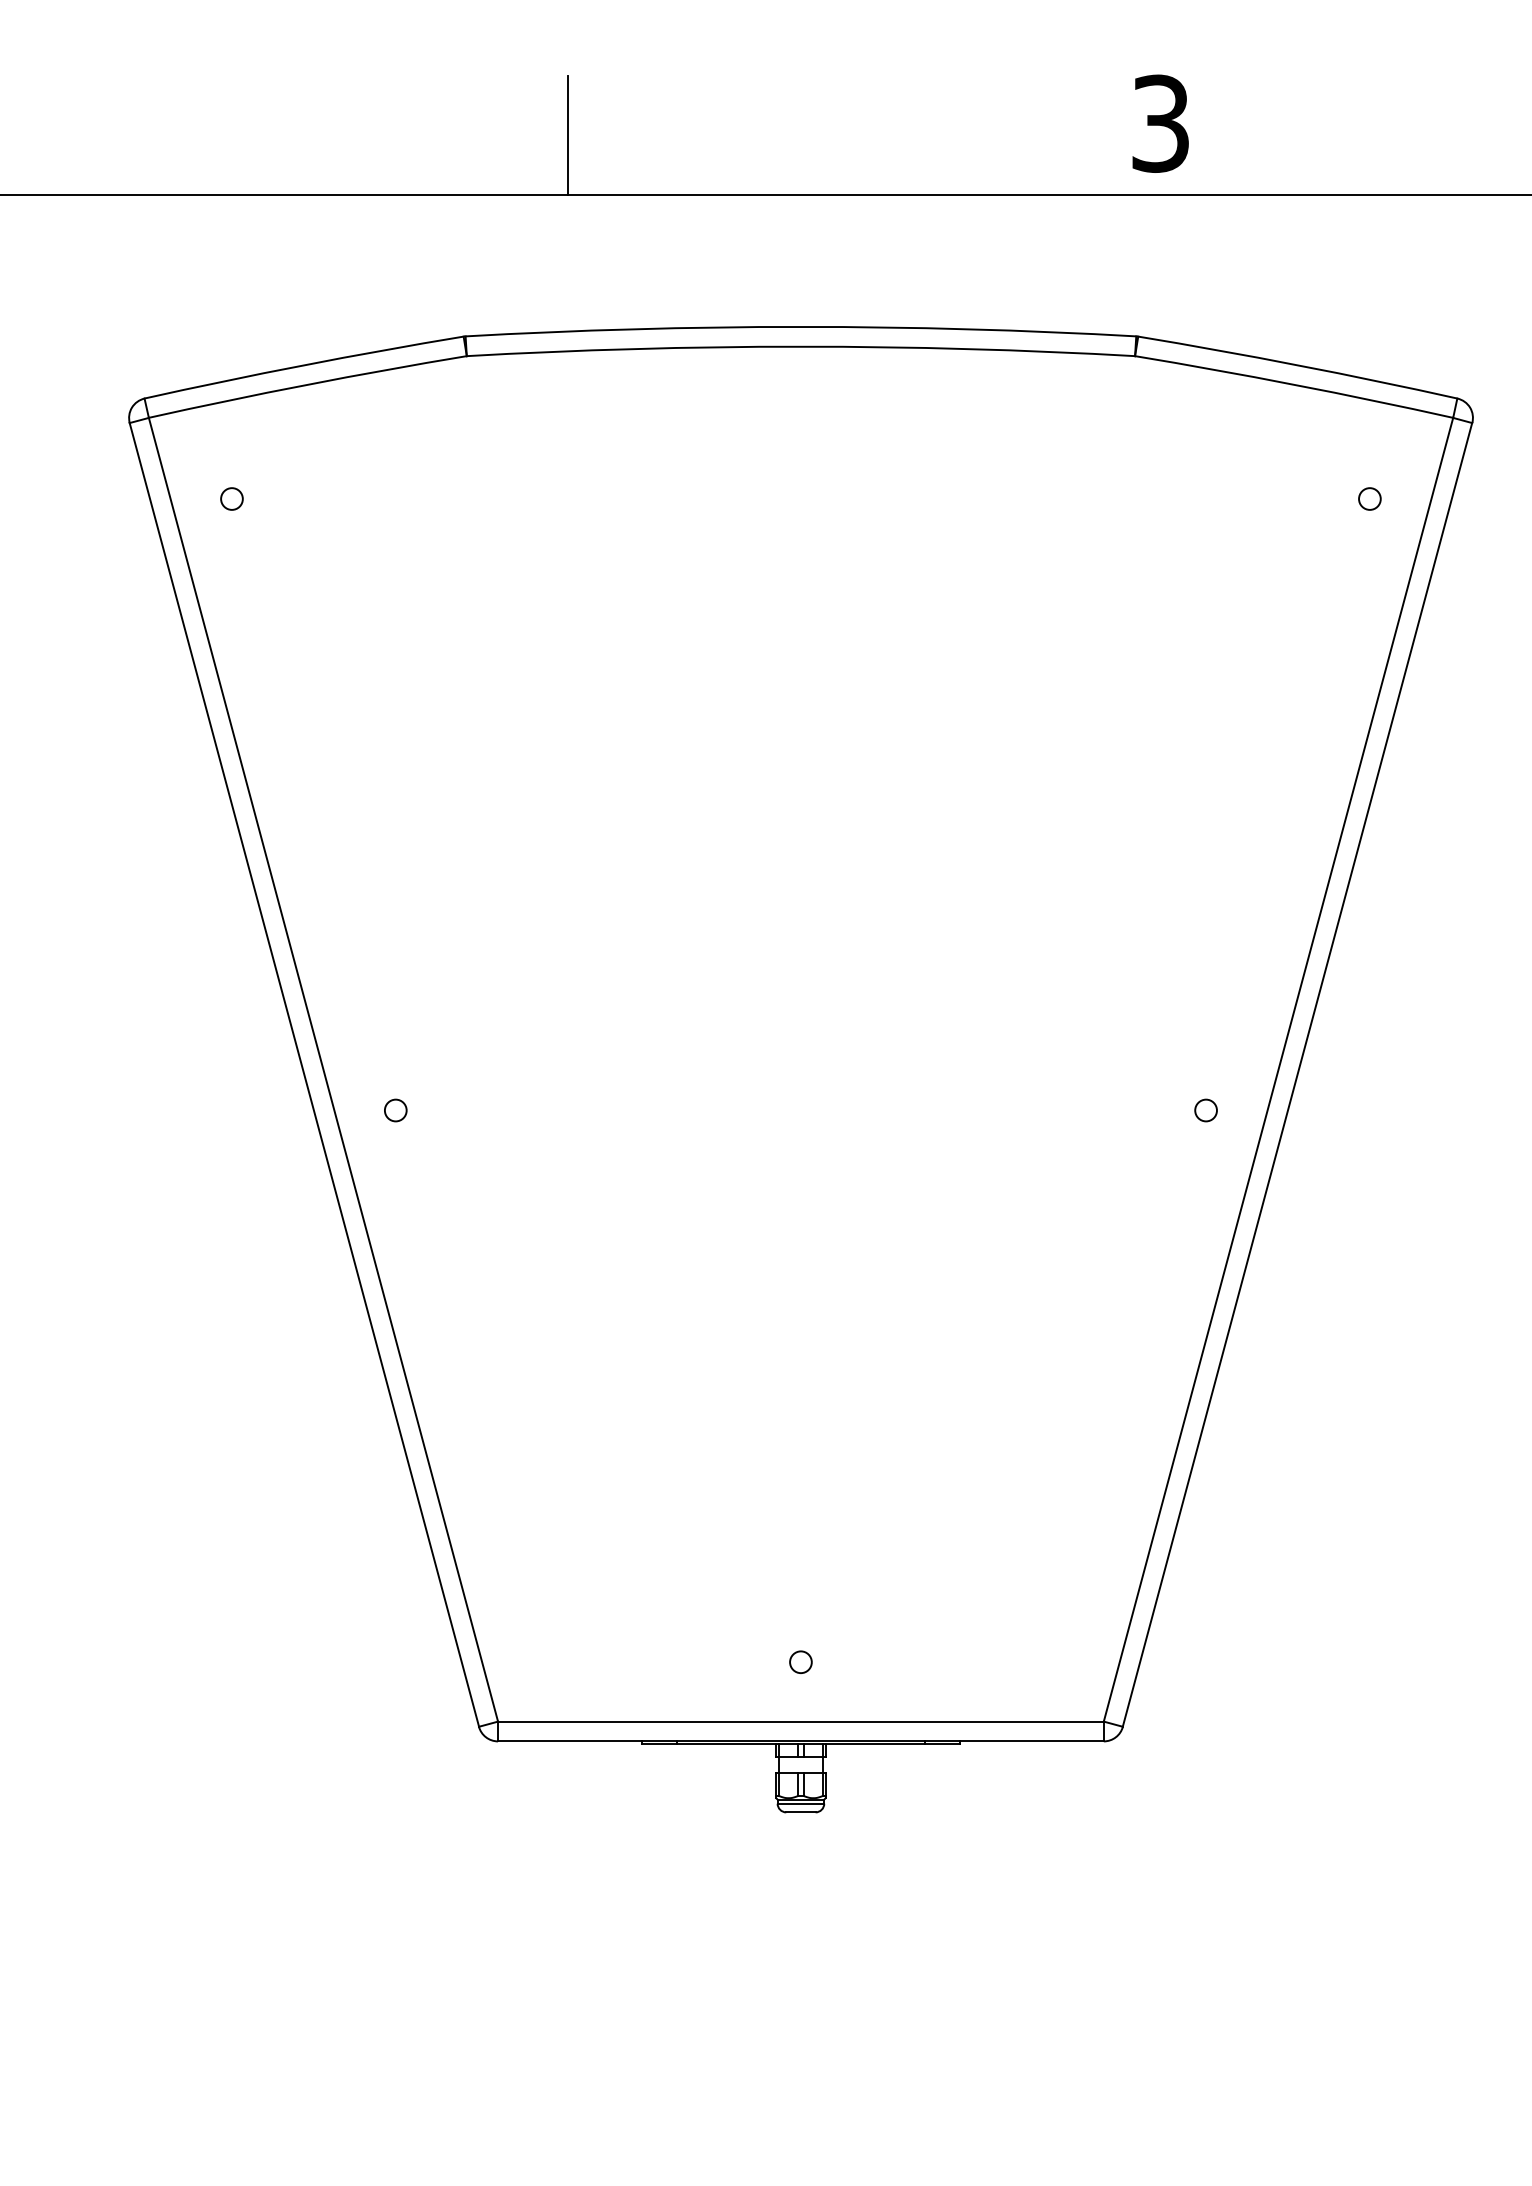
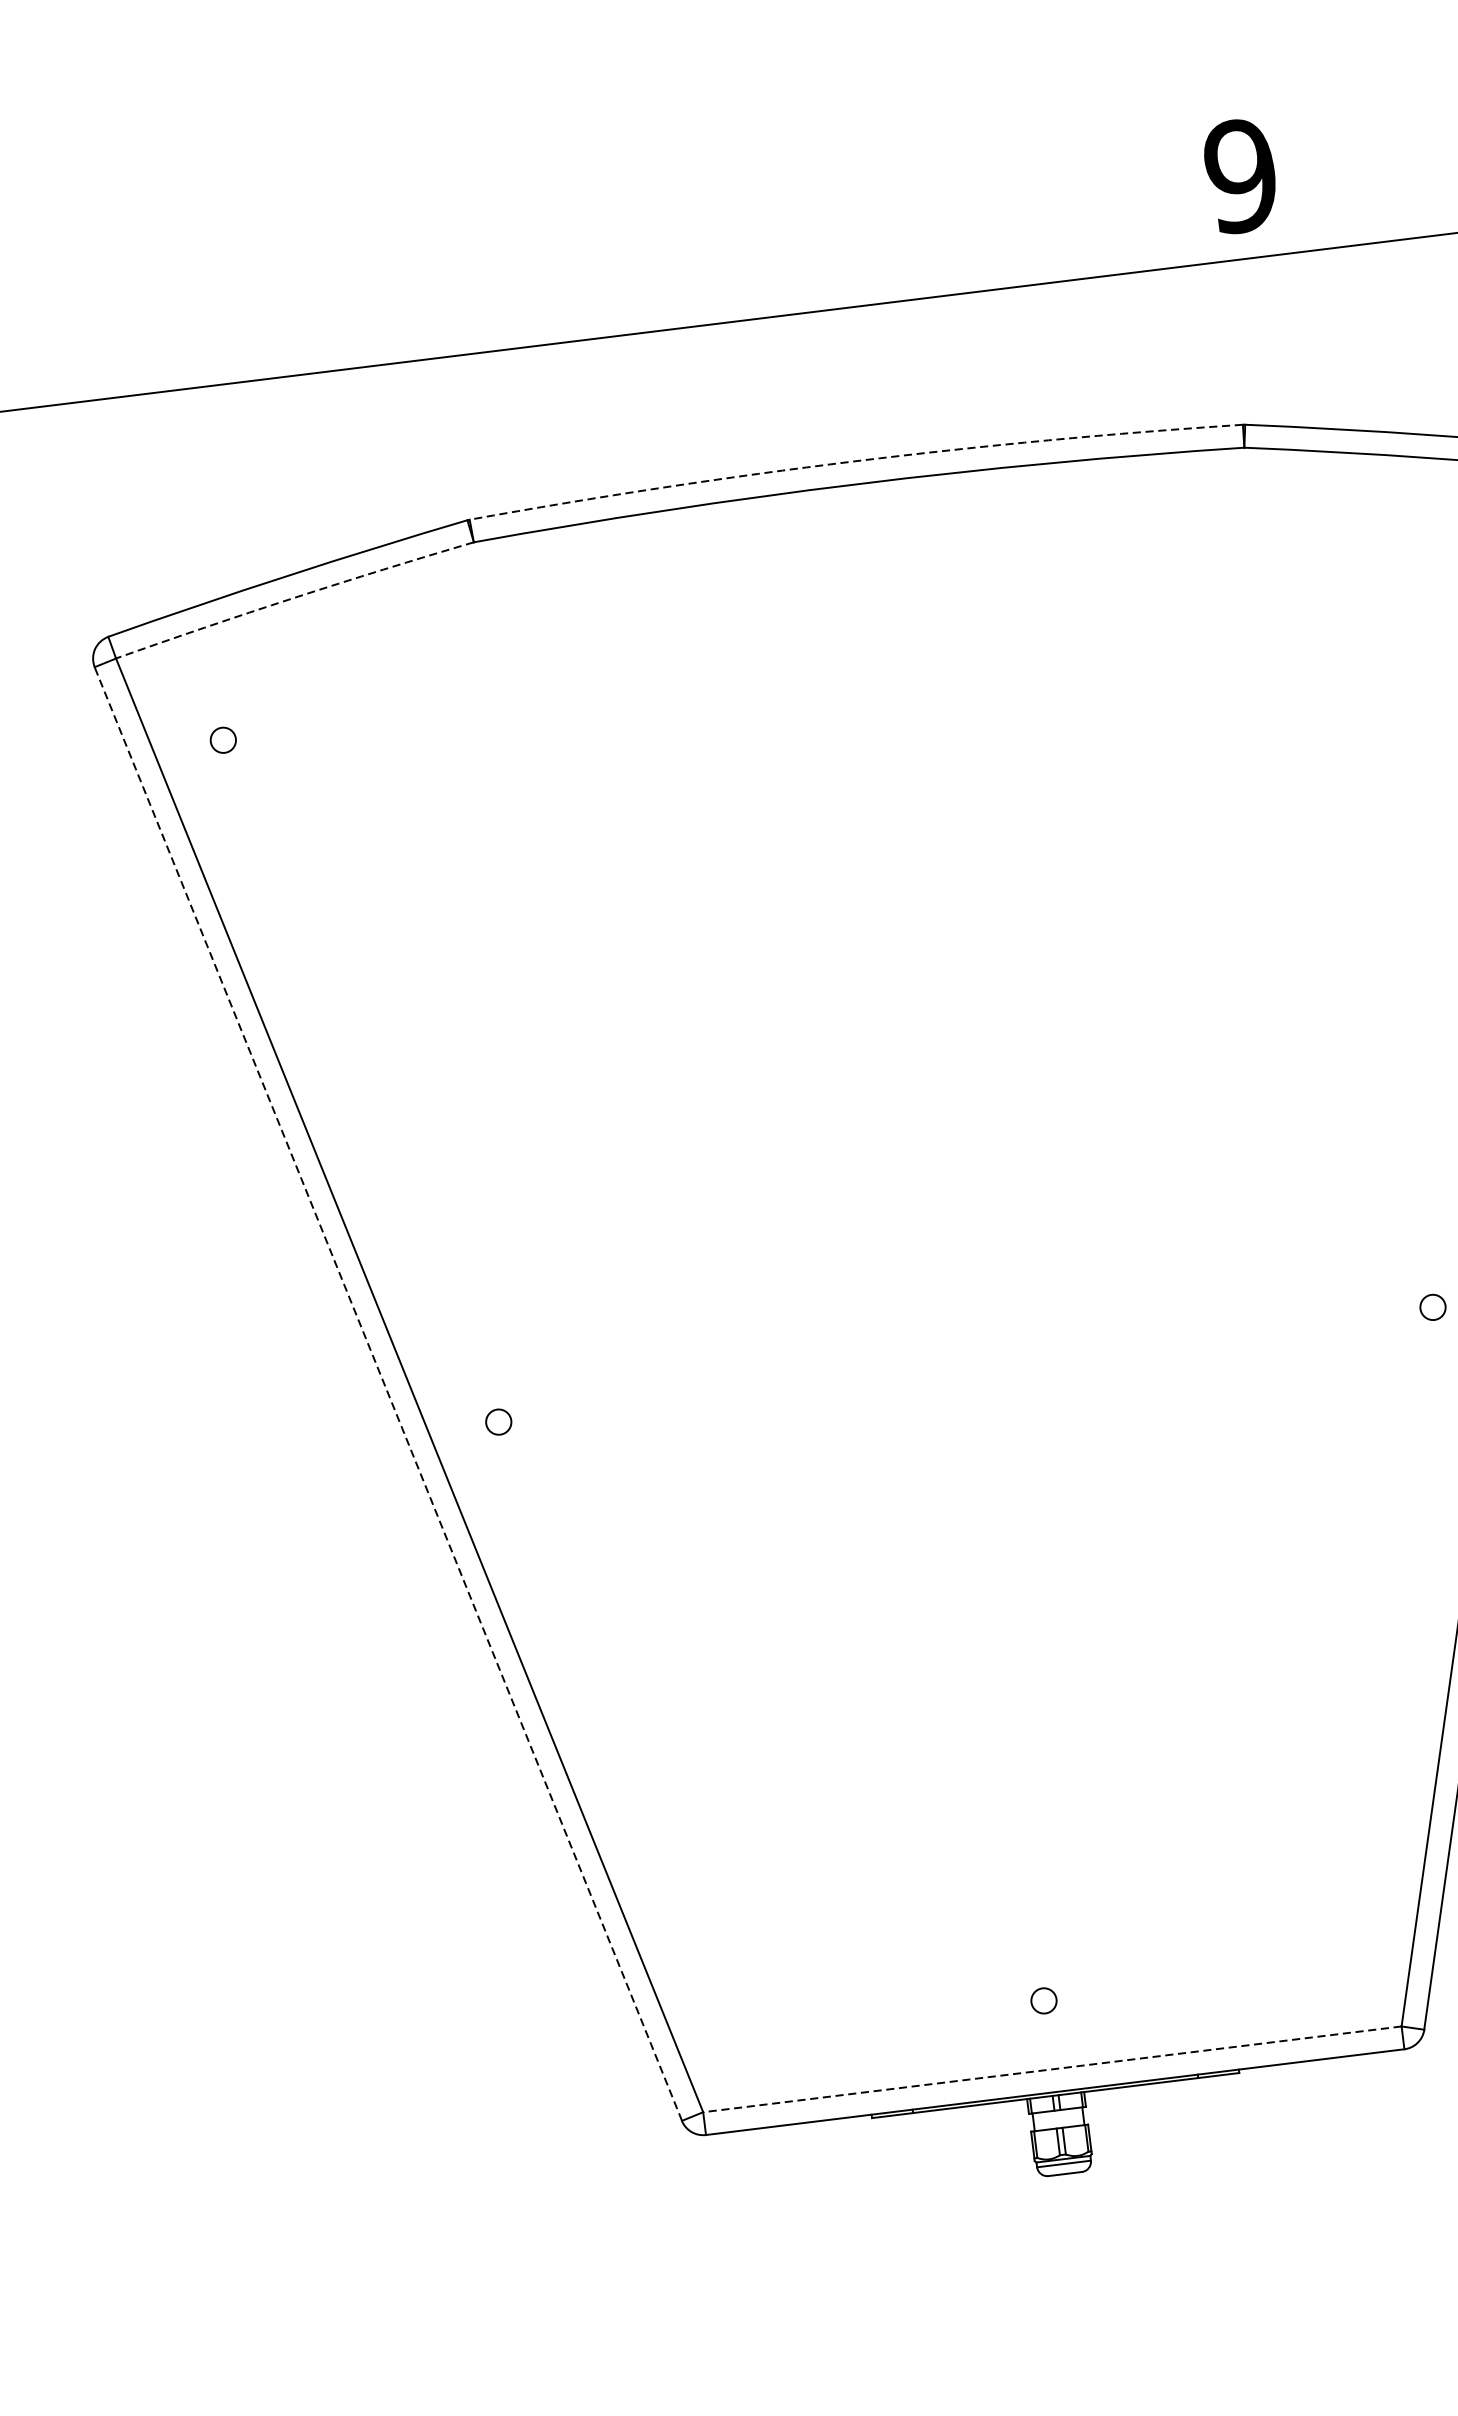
text: (1160, 123) -> (1240, 175), 3 -> 9
line: (567, 135) -> (558, 273), removed
arc: (800, 326) -> (854, 460), solid -> dashed
arc: (307, 384) -> (294, 597), solid -> dashed
line: (304, 1074) -> (388, 1393), solid -> dashed
line: (800, 1721) -> (1051, 2069), solid -> dashed

